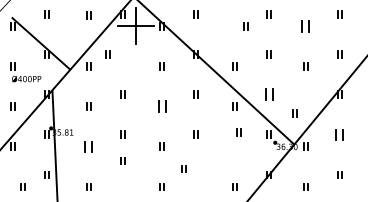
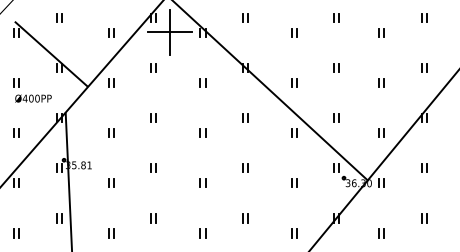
part: (88, 15) -> (110, 32), moved
part: (245, 26) -> (293, 32), moved
part: (305, 26) -> (381, 32), size x0.62
part: (107, 54) -> (153, 67), moved
part: (268, 94) -> (335, 117), size x0.62
part: (161, 106) -> (201, 132), size x0.62
part: (294, 113) -> (381, 132), moved
part: (238, 132) -> (293, 182), moved
part: (339, 134) -> (424, 167), size x0.62
part: (88, 146) -> (110, 182), size x0.62
part: (122, 160) -> (153, 217), moved
part: (183, 168) -> (244, 217), moved
part: (22, 186) -> (15, 232), moved

